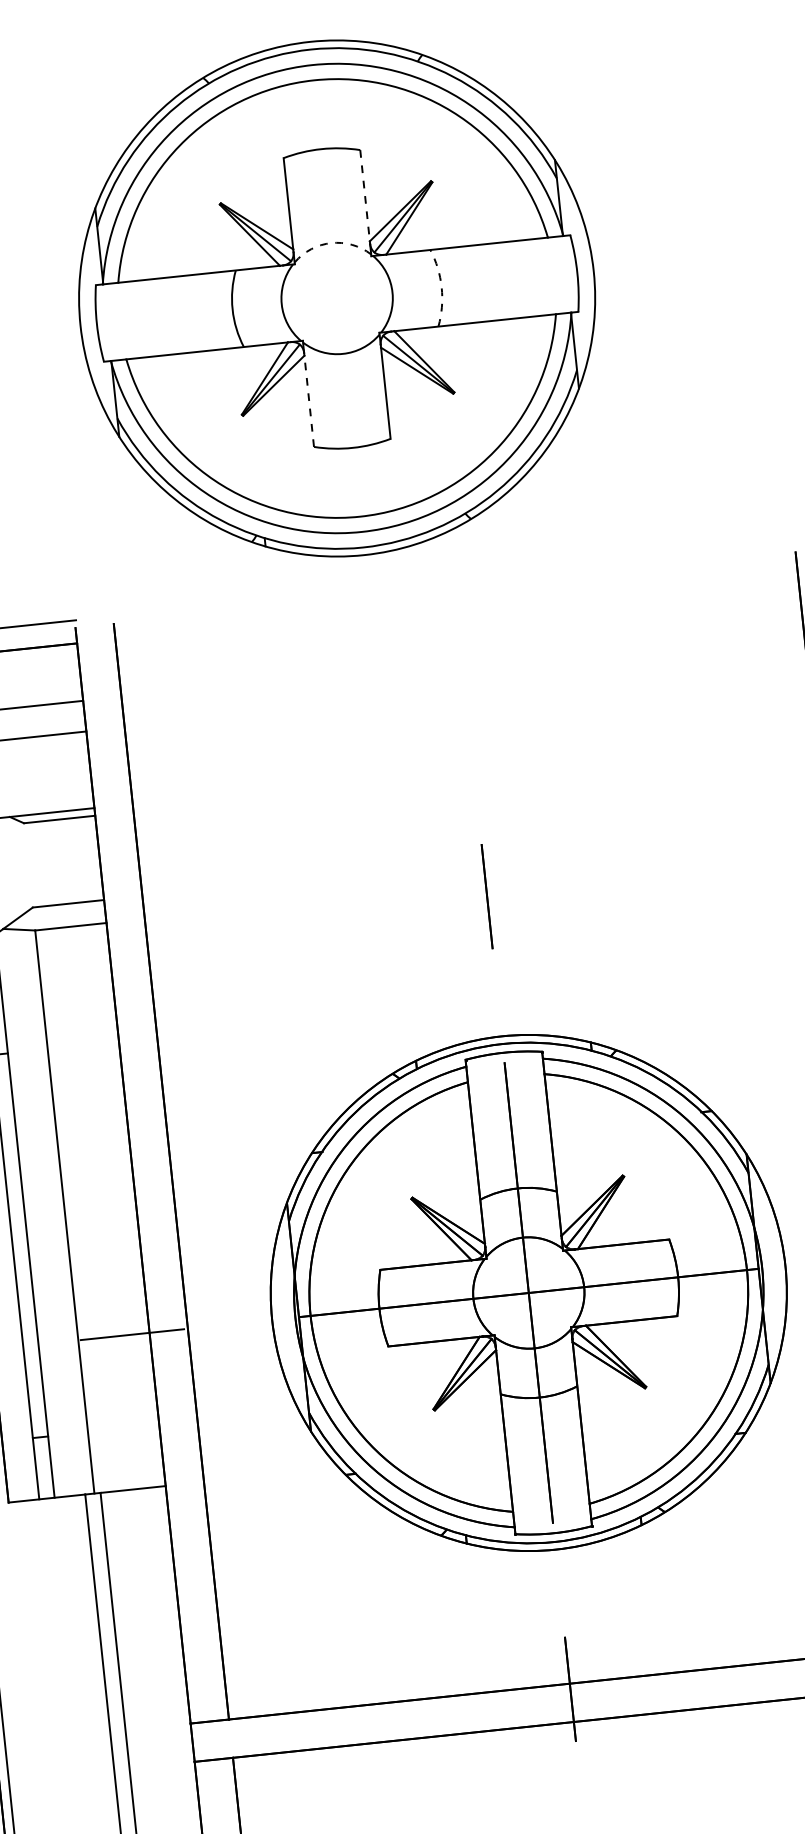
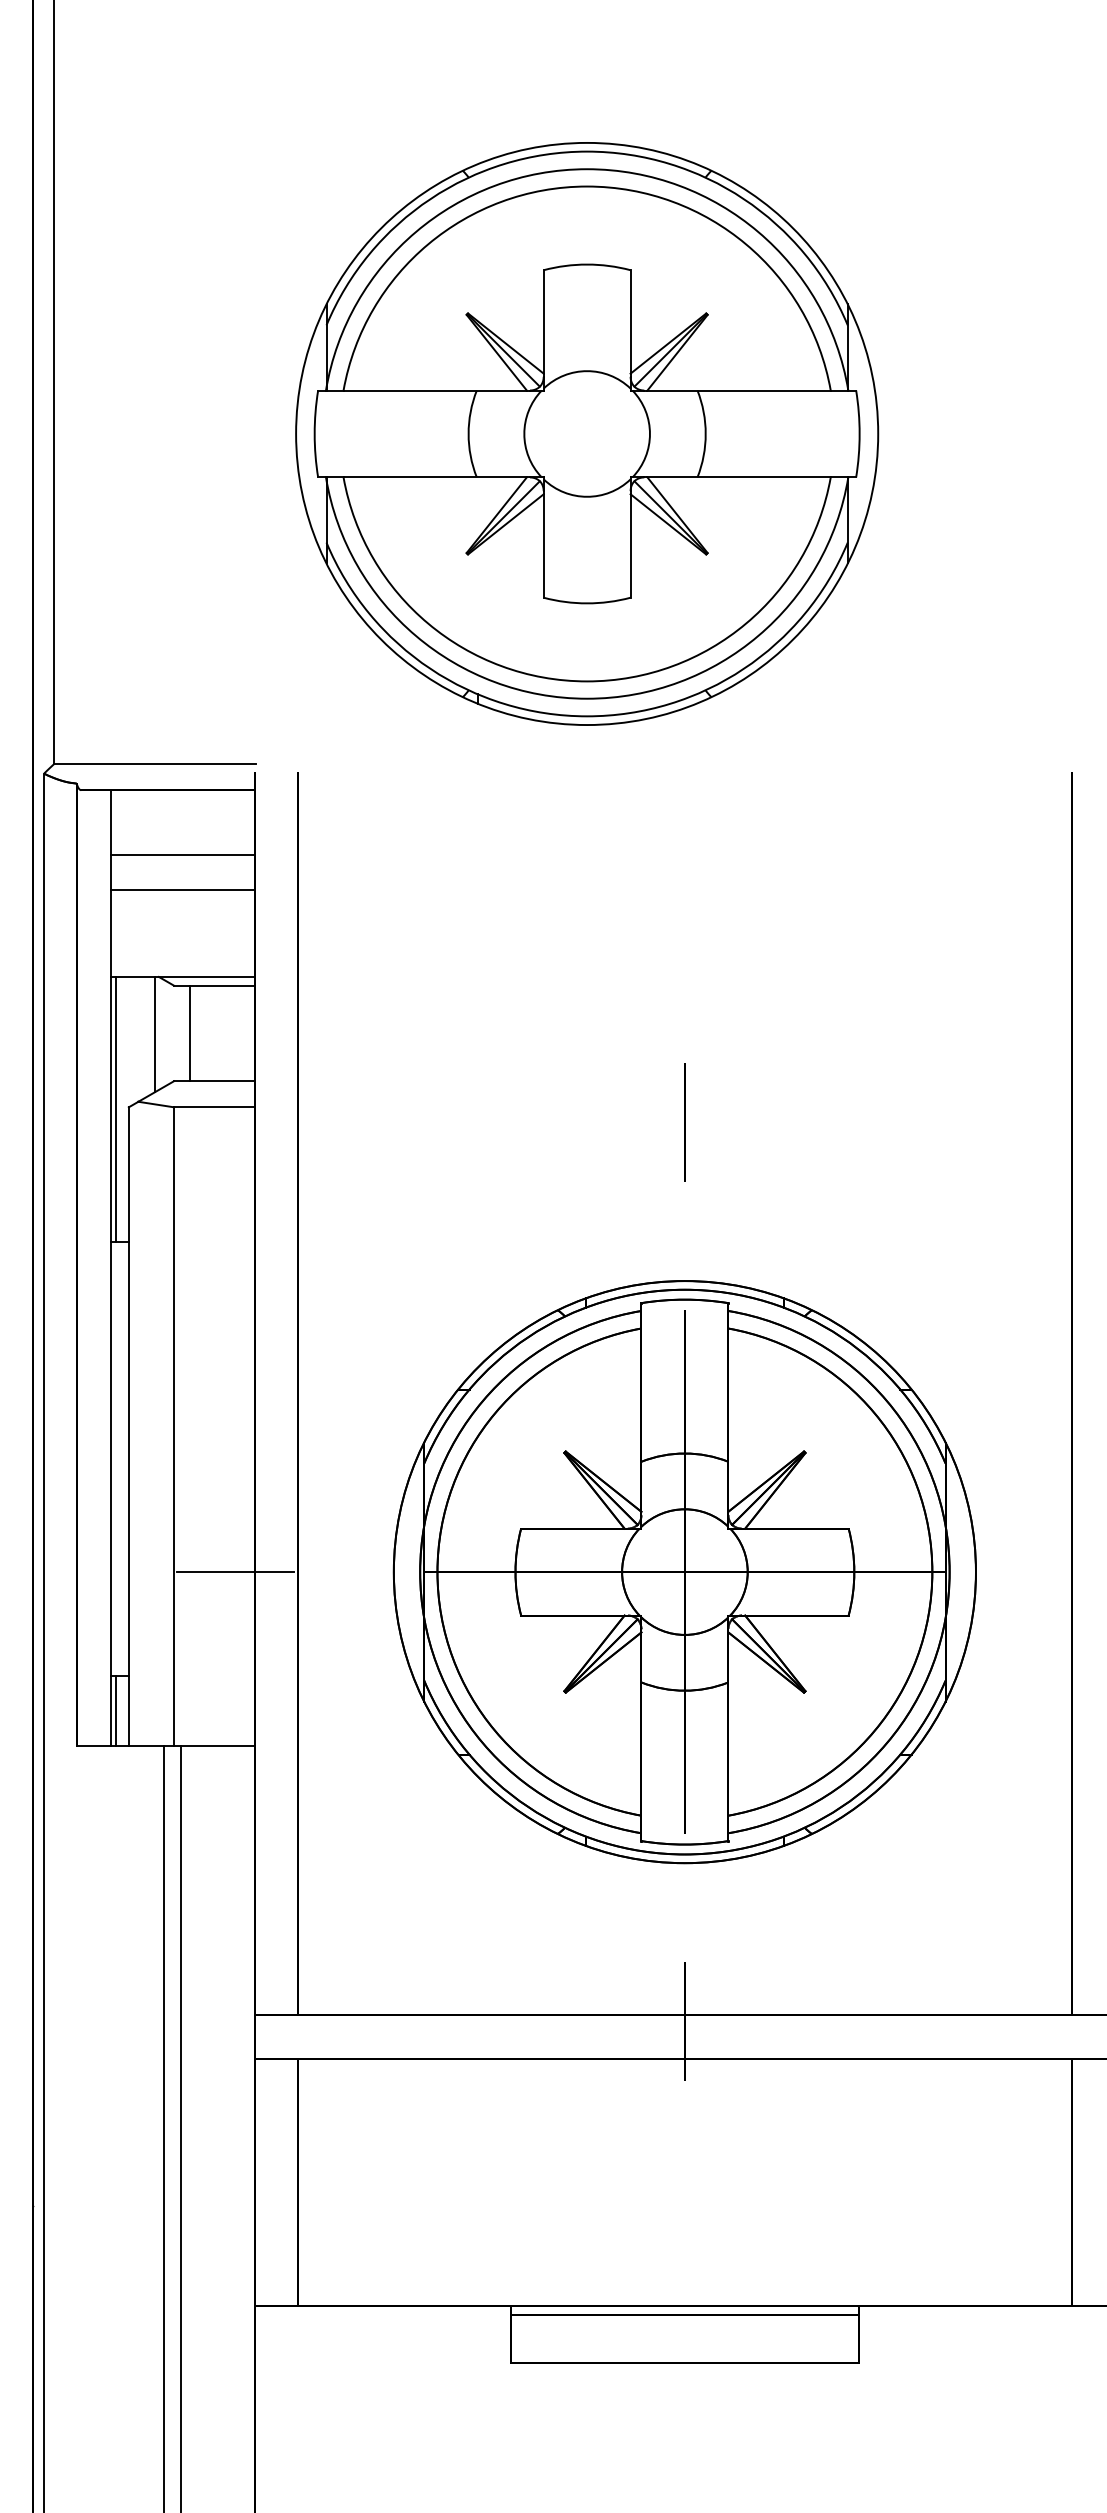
line: (364, 195) -> (630, 321), dashed -> solid
arc: (331, 243) -> (587, 371), dashed -> solid
arc: (441, 287) -> (705, 433), dashed -> solid
line: (309, 401) -> (543, 546), dashed -> solid
line: (42, 863) -> (189, 1033), added
line: (11, 868) -> (154, 1034), added
line: (39, 1467) -> (115, 1710), added

